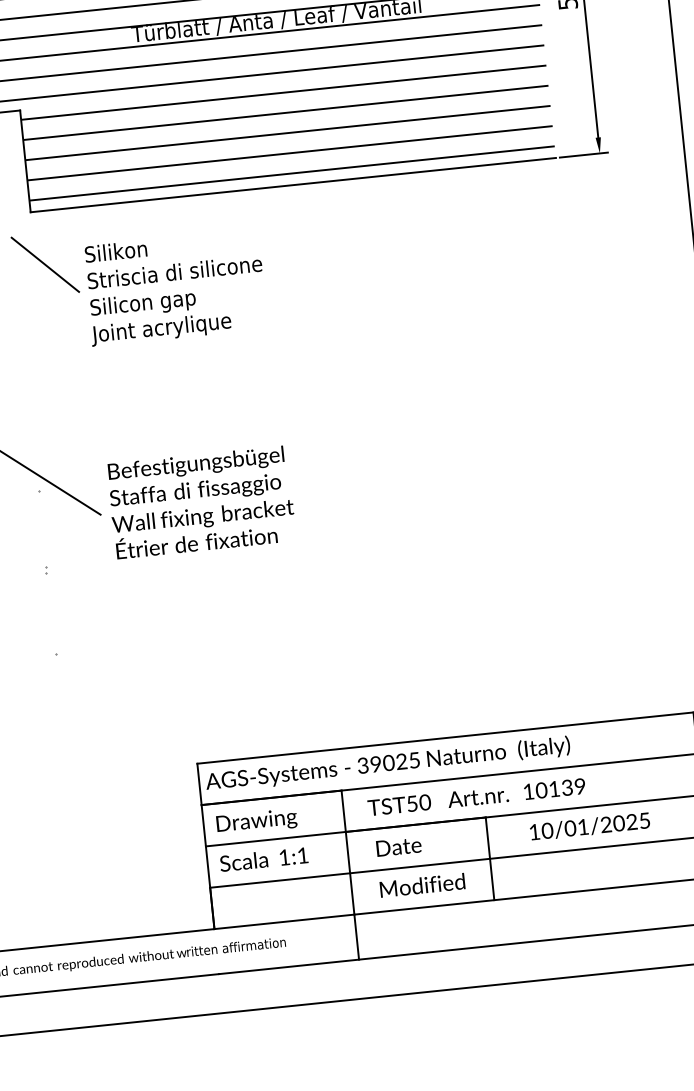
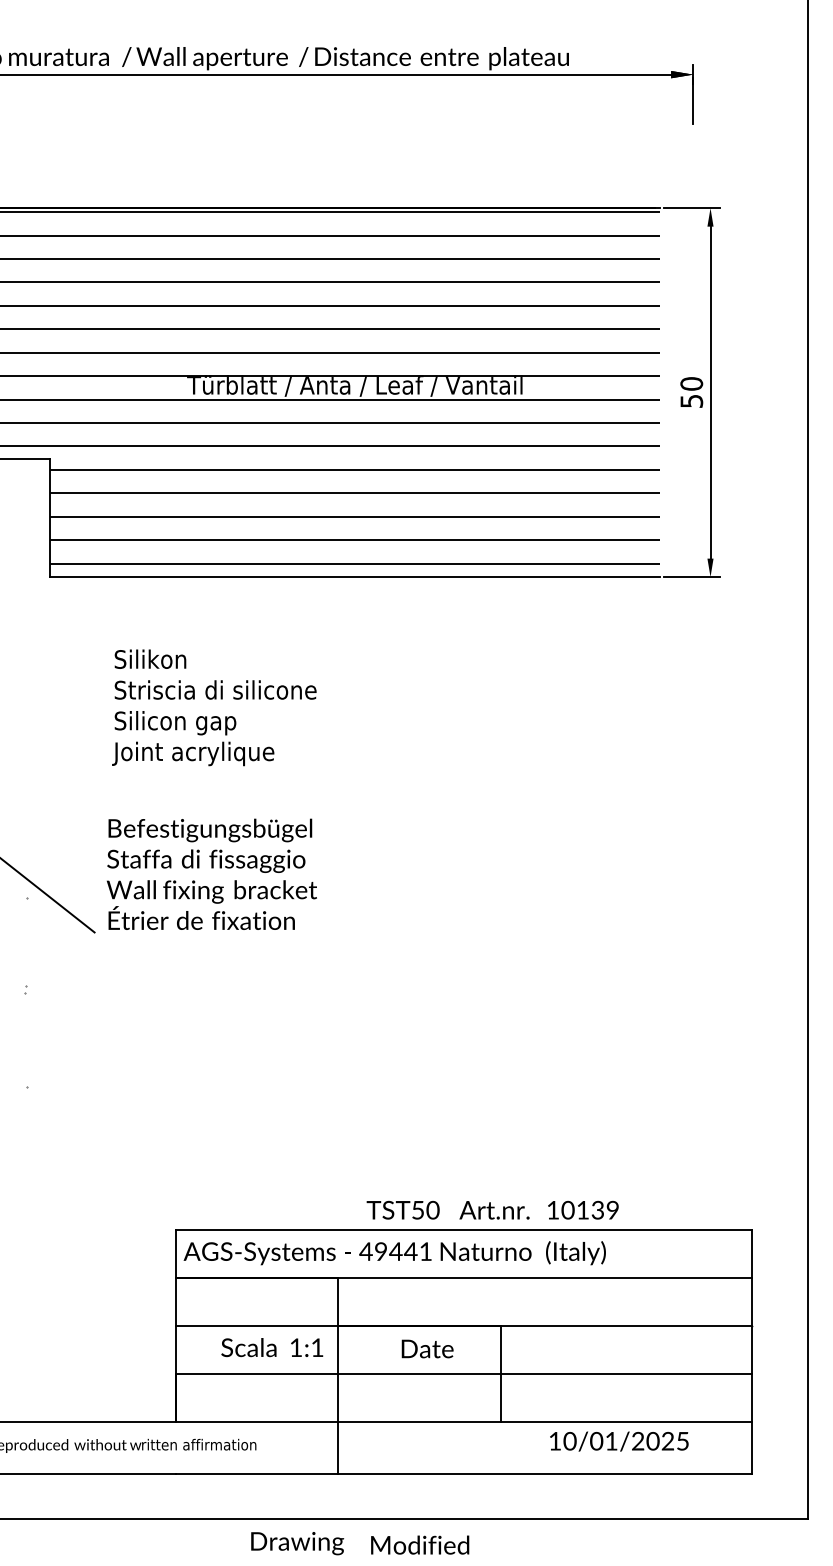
line: (45, 265) -> (60, 639), removed
text: (175, 287) -> (214, 707), moved
text: (201, 501) -> (211, 873), moved
text: (388, 762) -> (395, 1251), 39025 -> 49441
text: (476, 796) -> (492, 1209), moved
text: (256, 821) -> (297, 1543), moved
text: (590, 826) -> (619, 1441), moved
text: (398, 846) -> (427, 1348), moved
text: (264, 859) -> (272, 1347), moved
text: (422, 884) -> (420, 1544), moved

